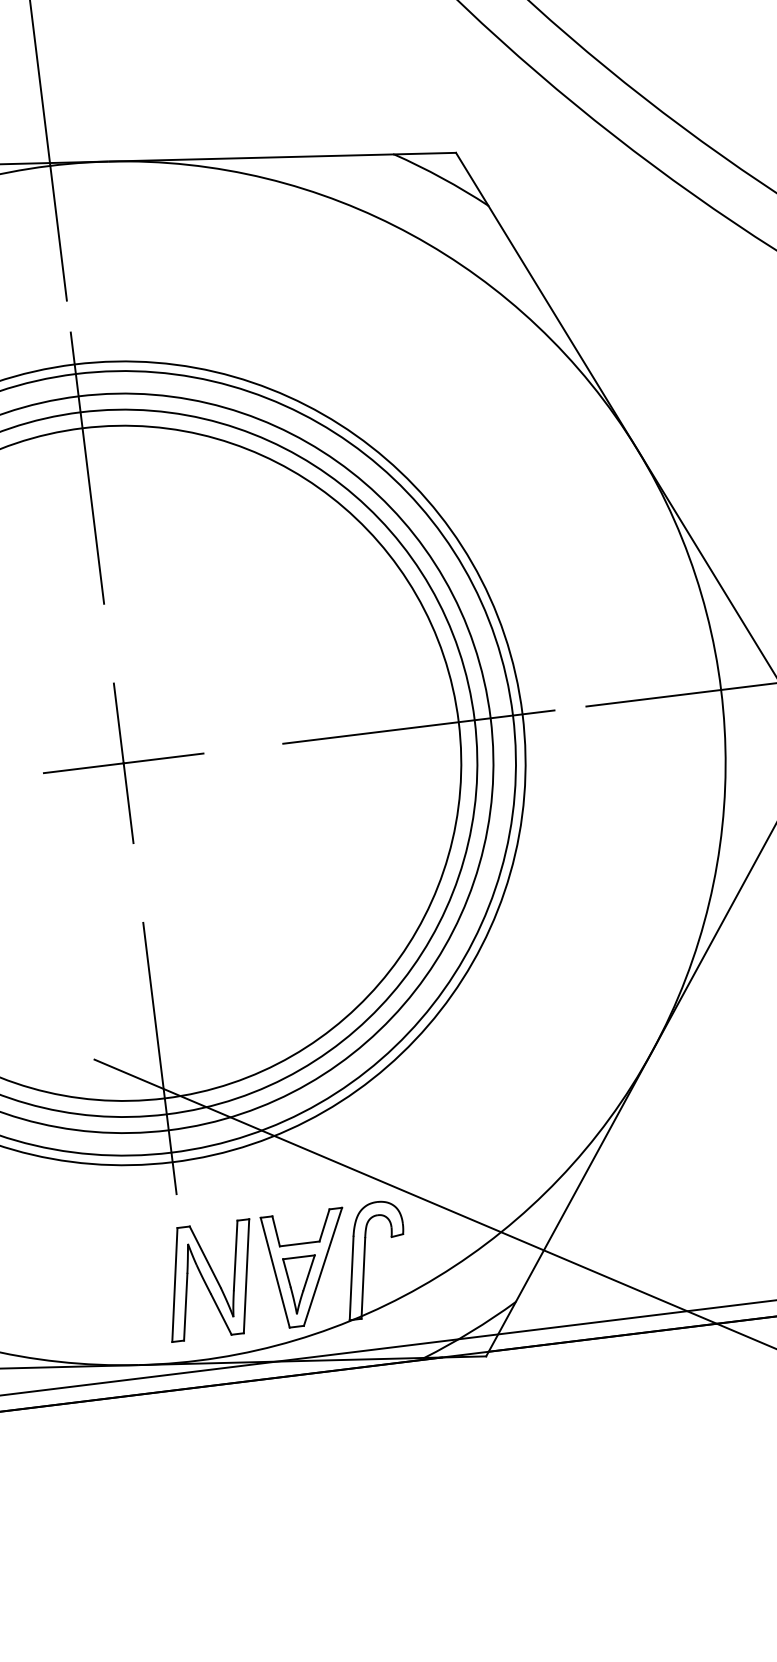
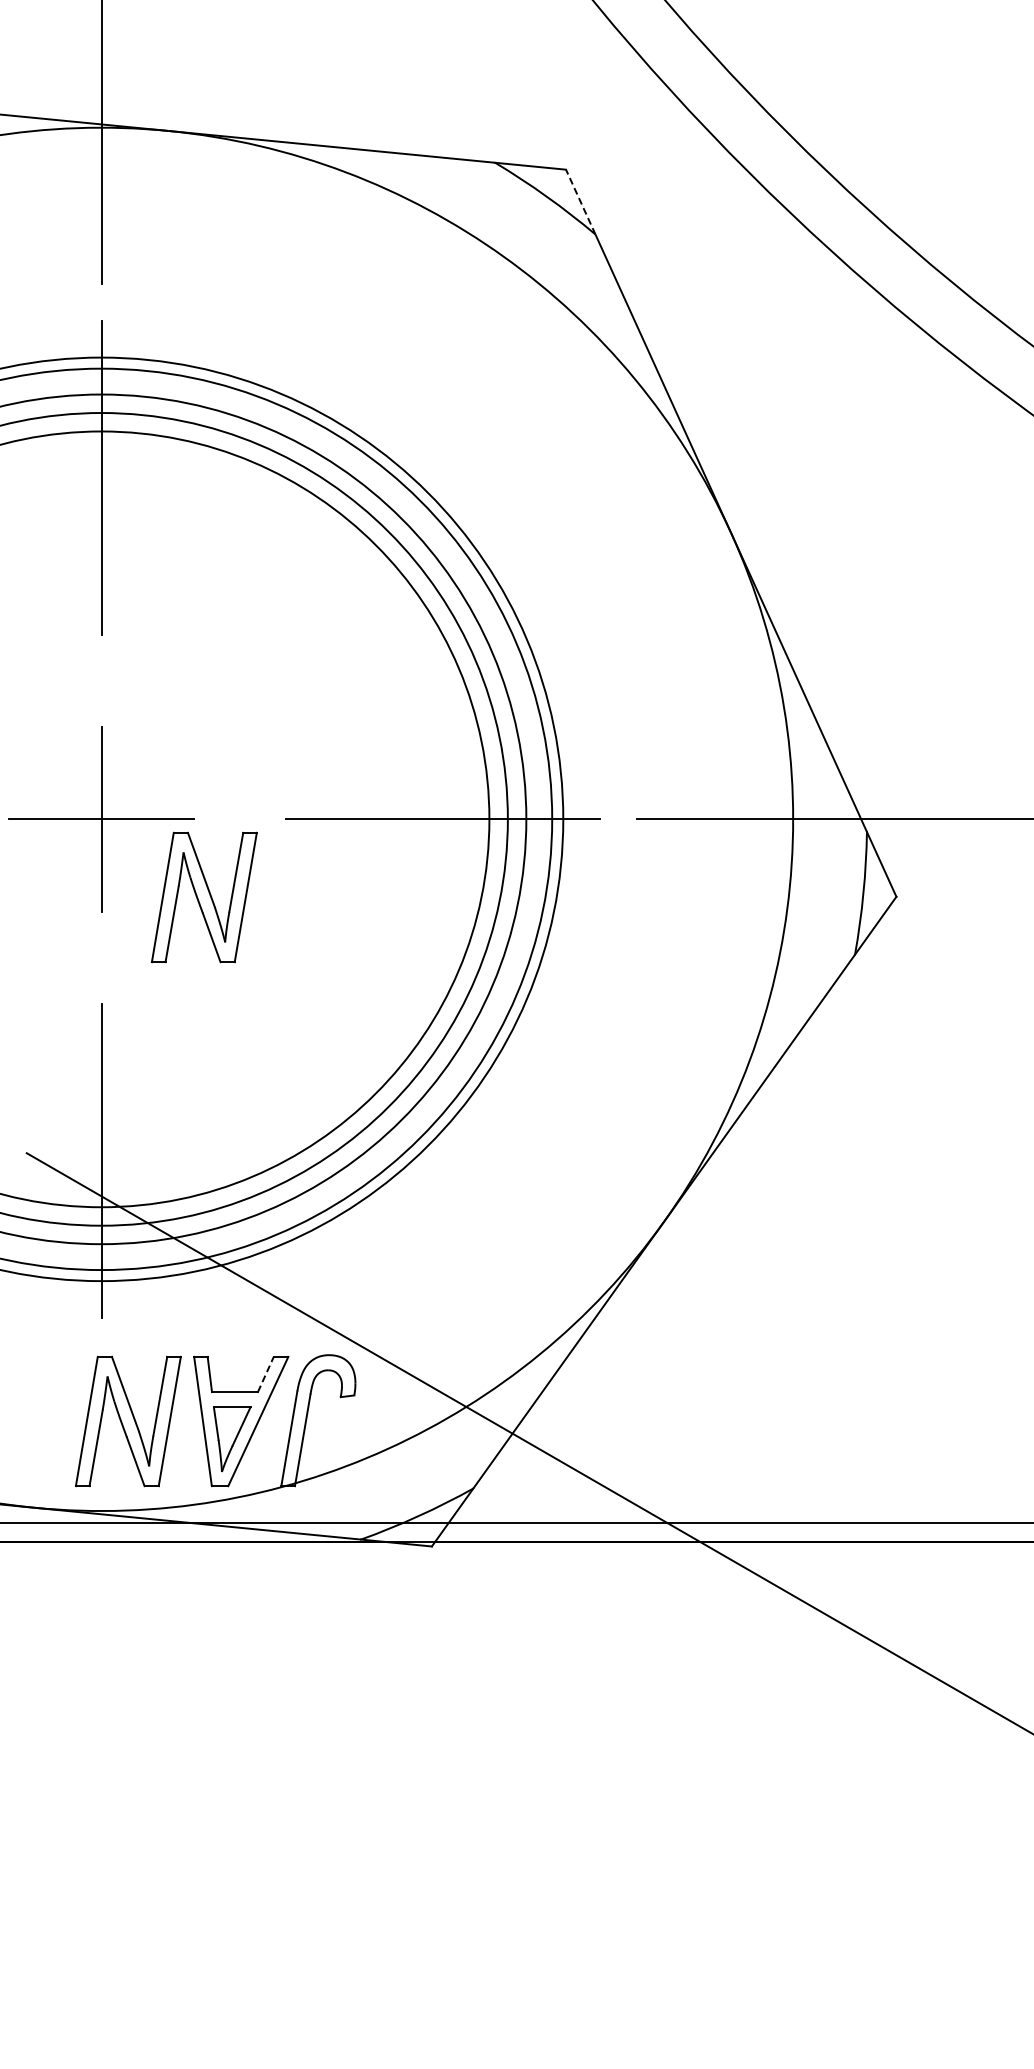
line: (472, 179) -> (580, 202), solid -> dashed
part: (220, 819) -> (204, 897), added
line: (325, 1225) -> (266, 1374), solid -> dashed

